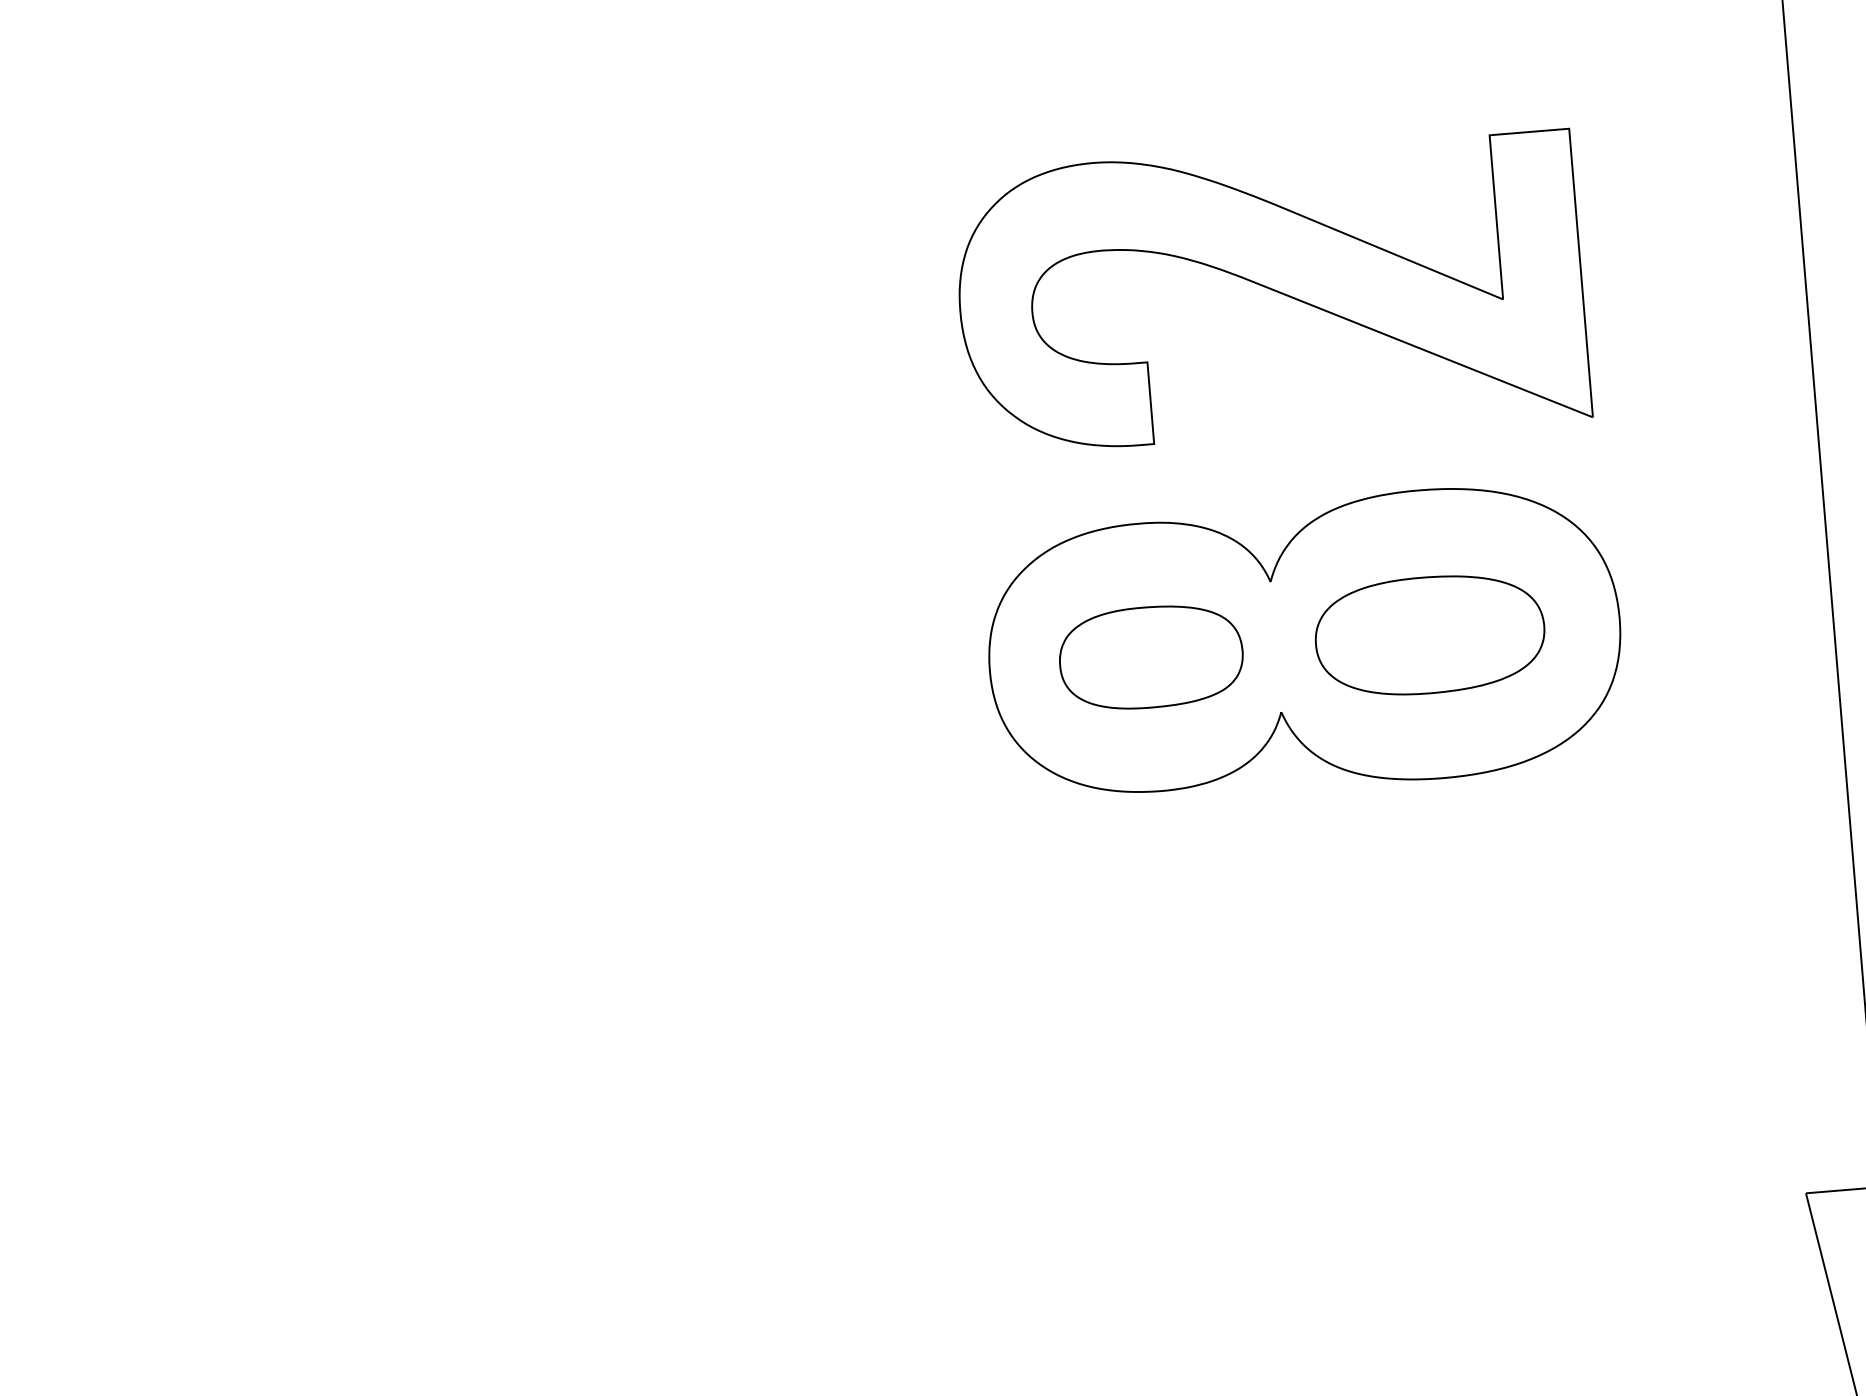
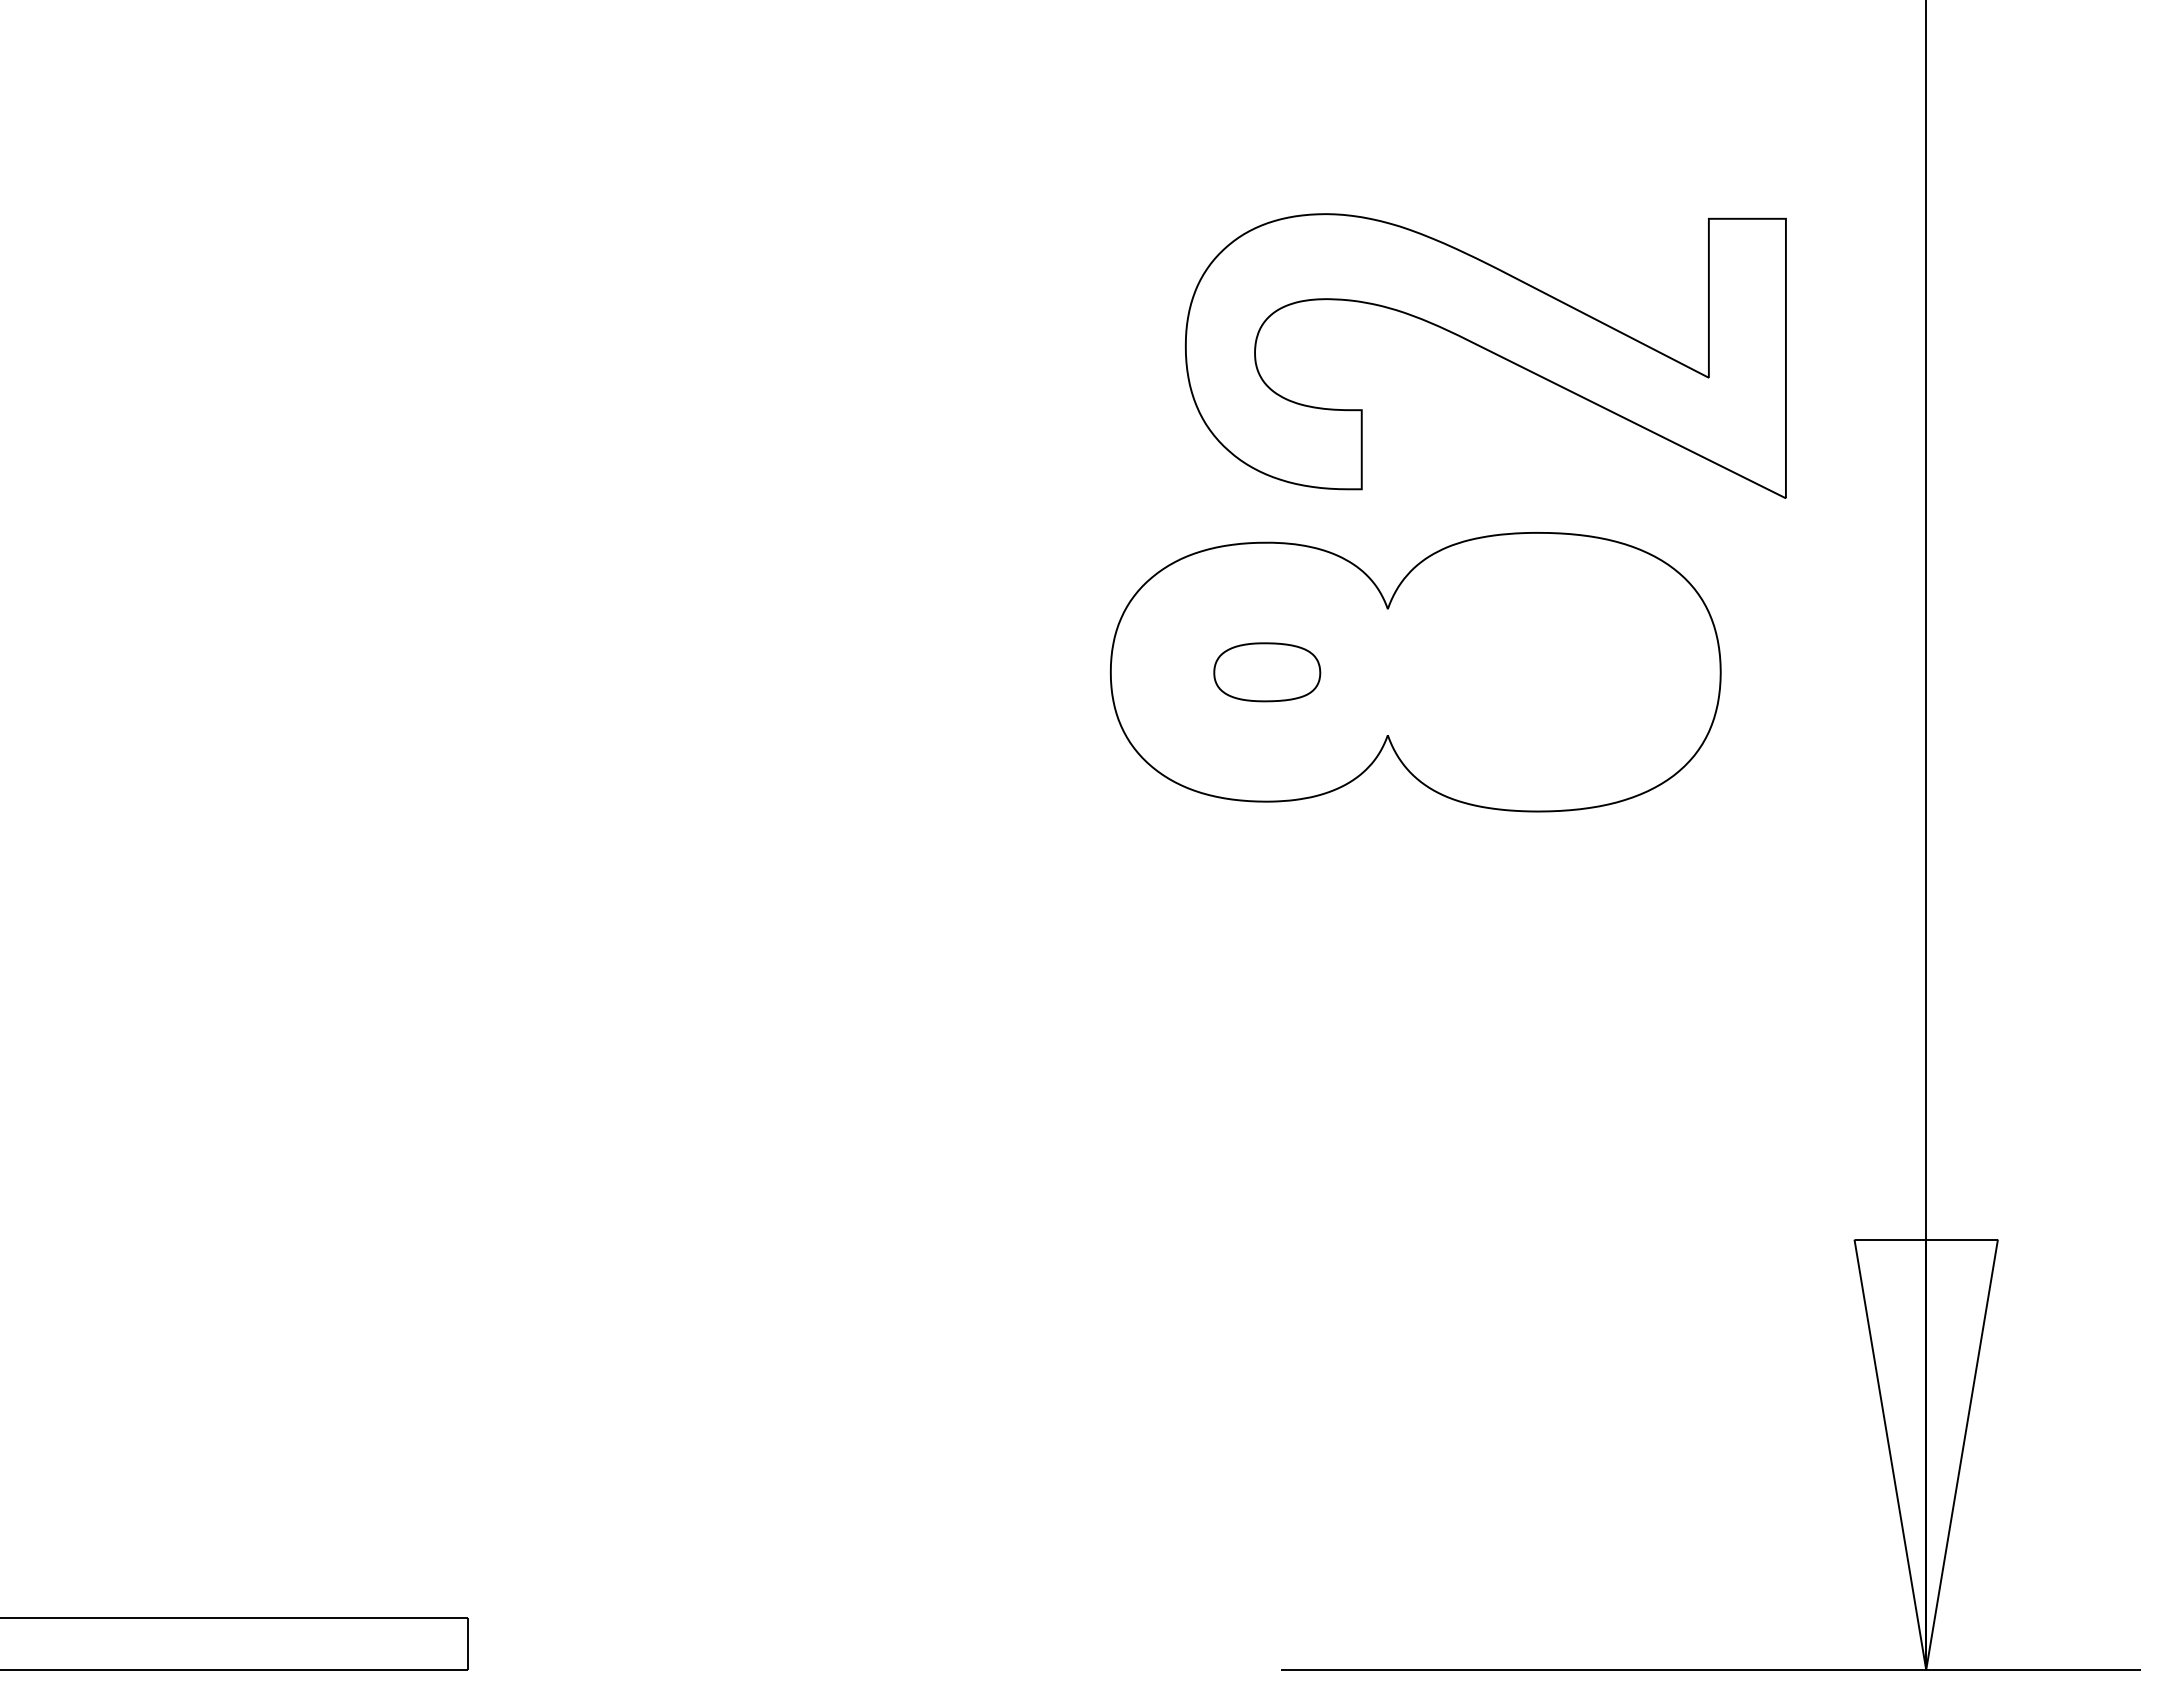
part: (1270, 295) -> (1485, 355), moved
part: (1429, 634) -> (1536, 672), removed
part: (1151, 657) -> (1267, 672), size x0.6

